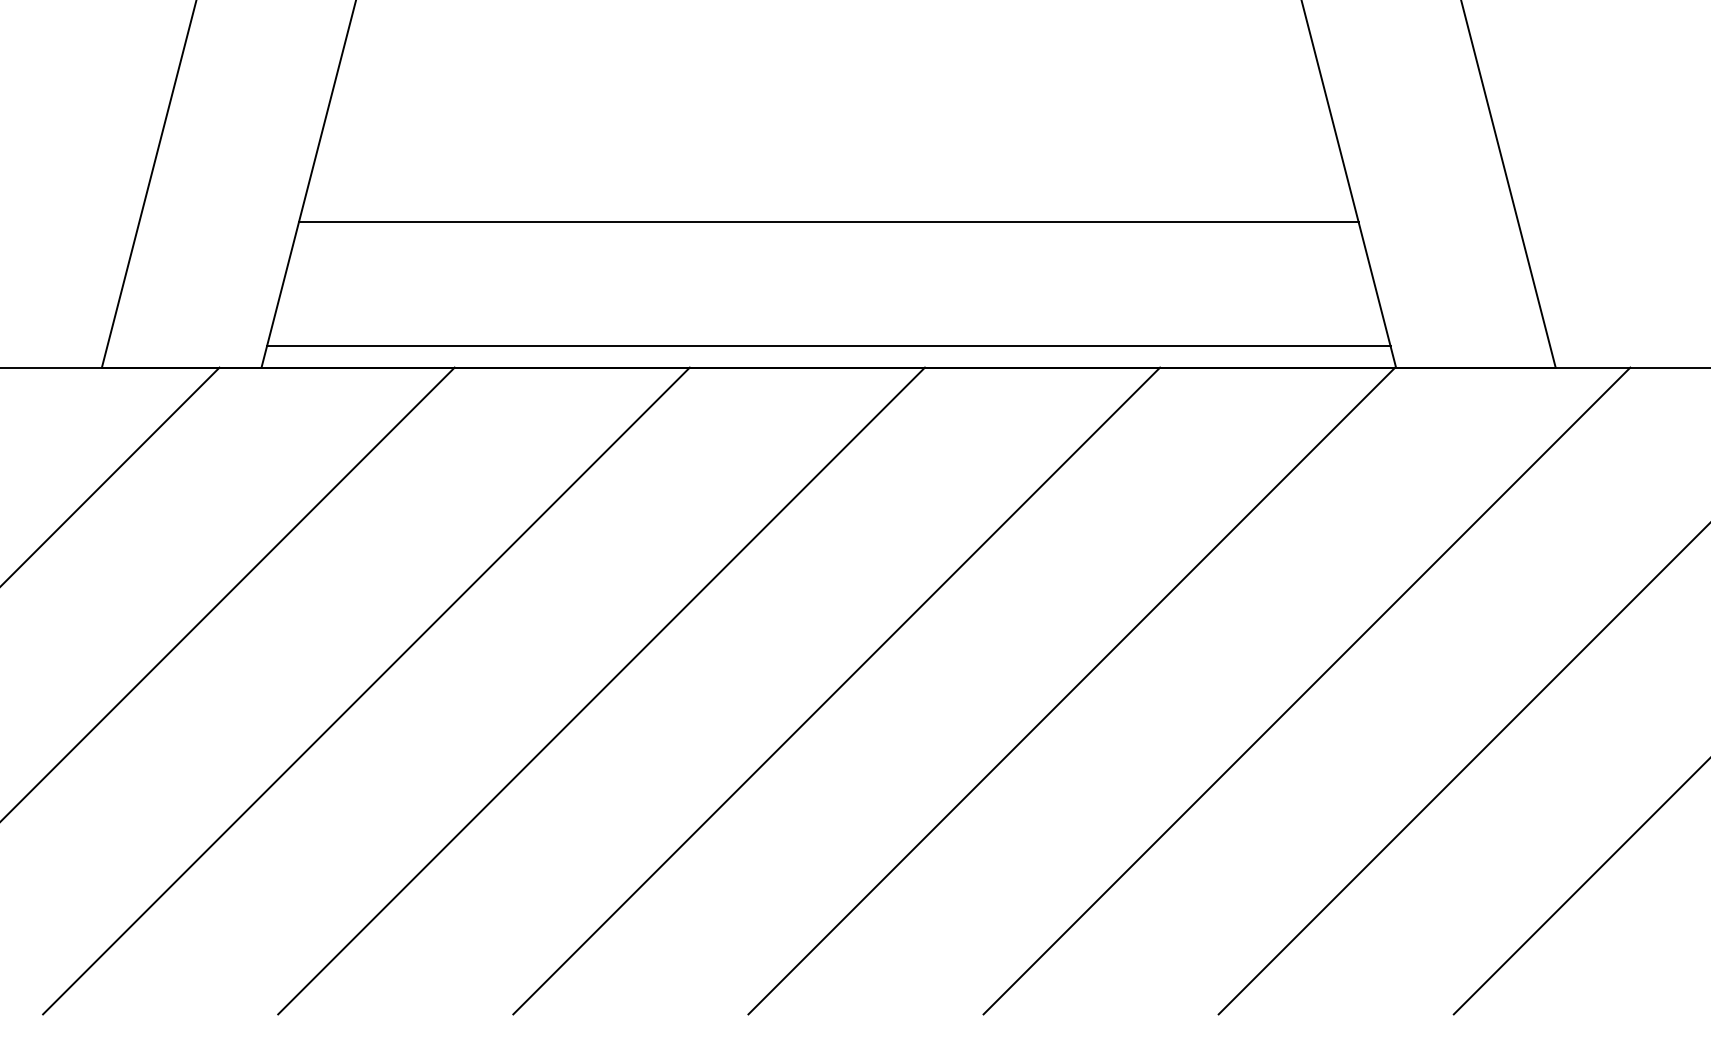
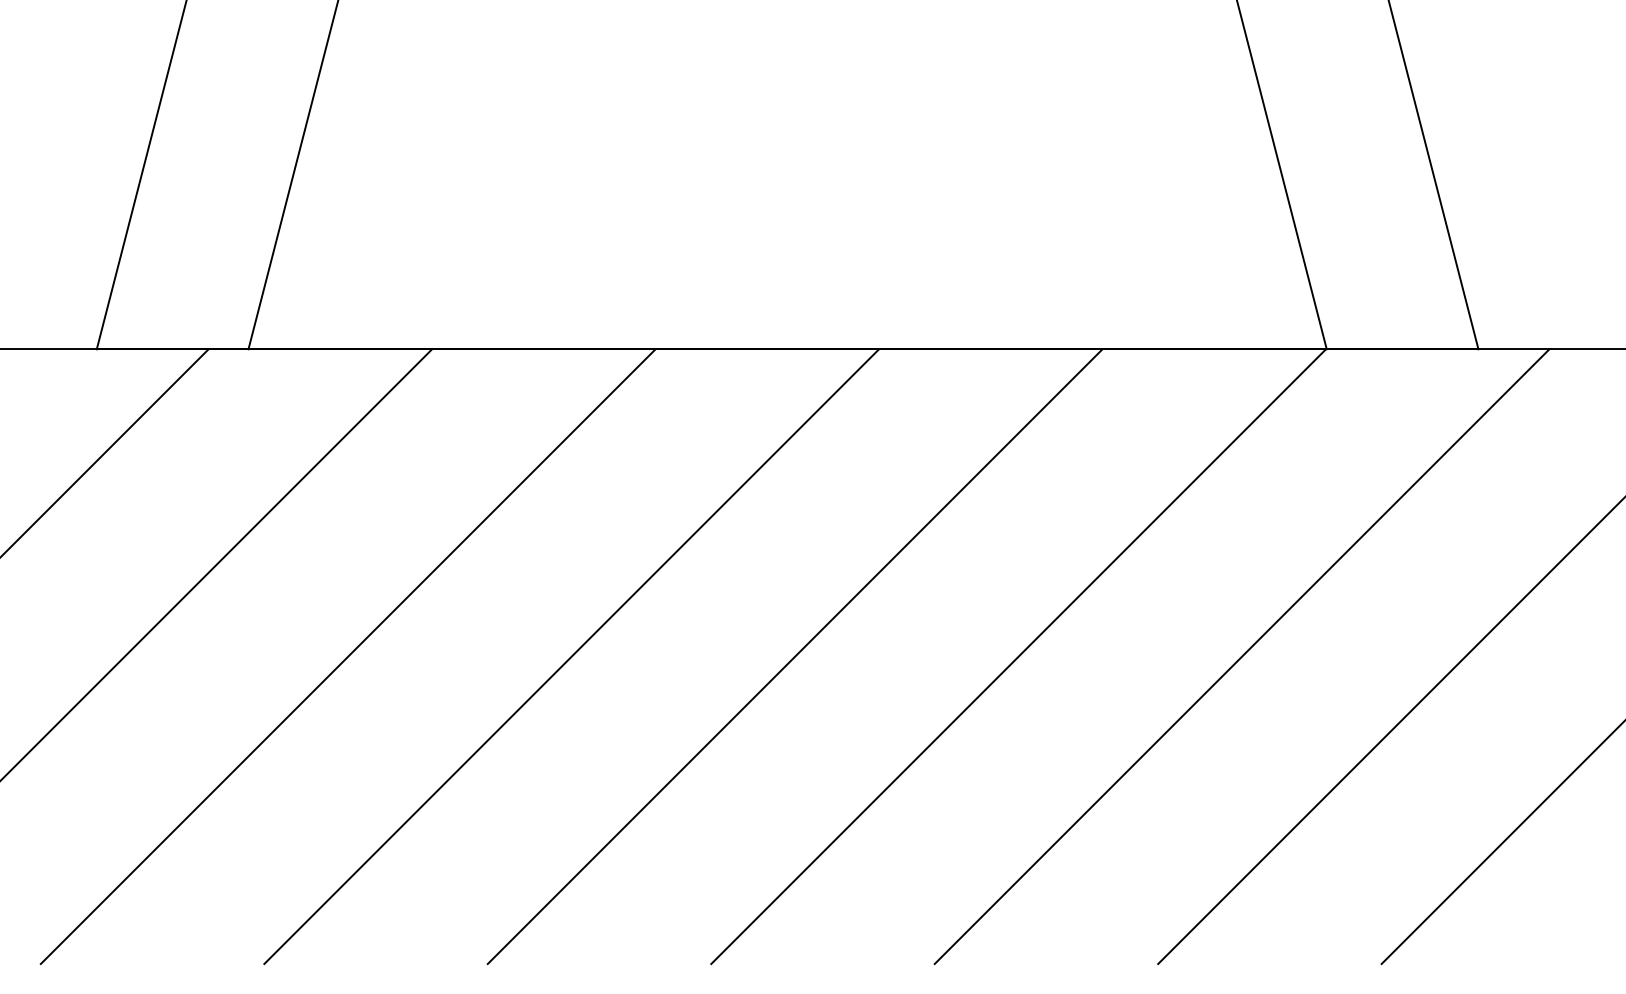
line: (828, 222) -> (787, 211), removed
line: (828, 346) -> (787, 329), removed

